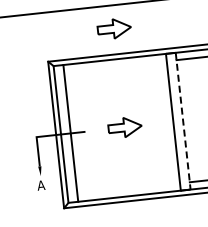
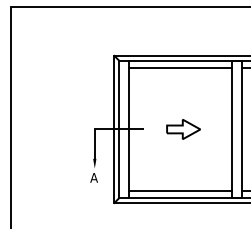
part: (114, 28) -> (183, 30), removed
line: (115, 67) -> (180, 68), added
line: (182, 121) -> (241, 129), dashed -> solid
line: (128, 188) -> (180, 190), added

